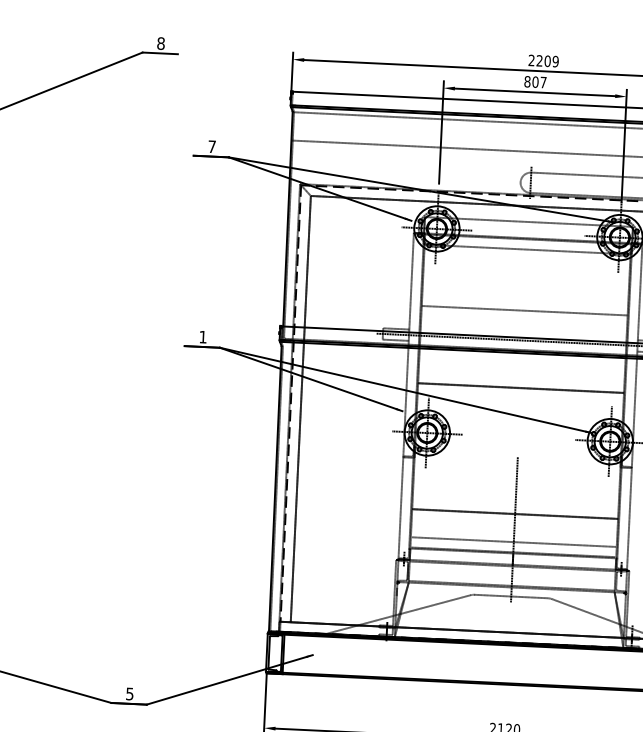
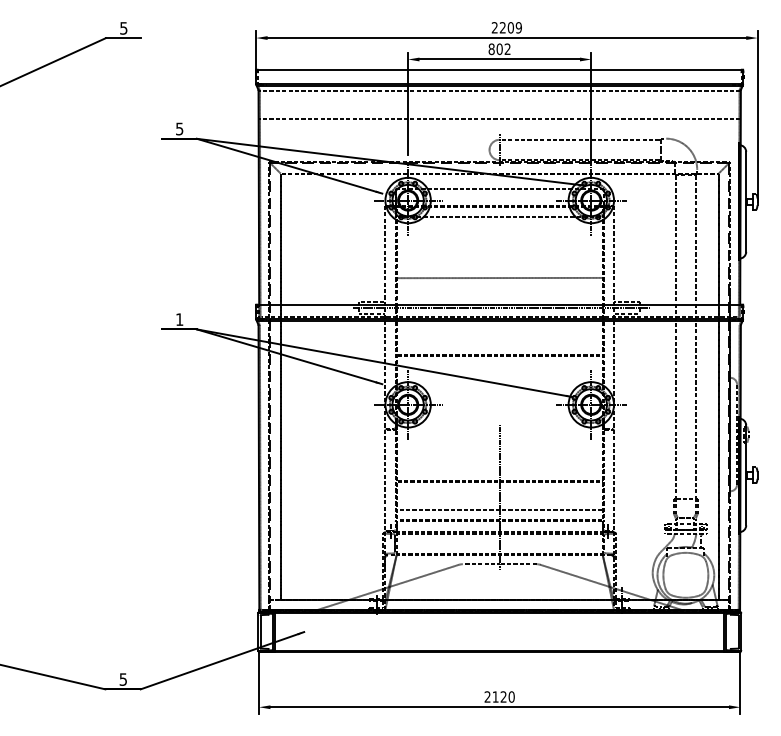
text: (160, 43) -> (123, 28), 8 -> 5
text: (543, 81) -> (507, 48), 807 -> 802
text: (211, 146) -> (179, 128), 7 -> 5

